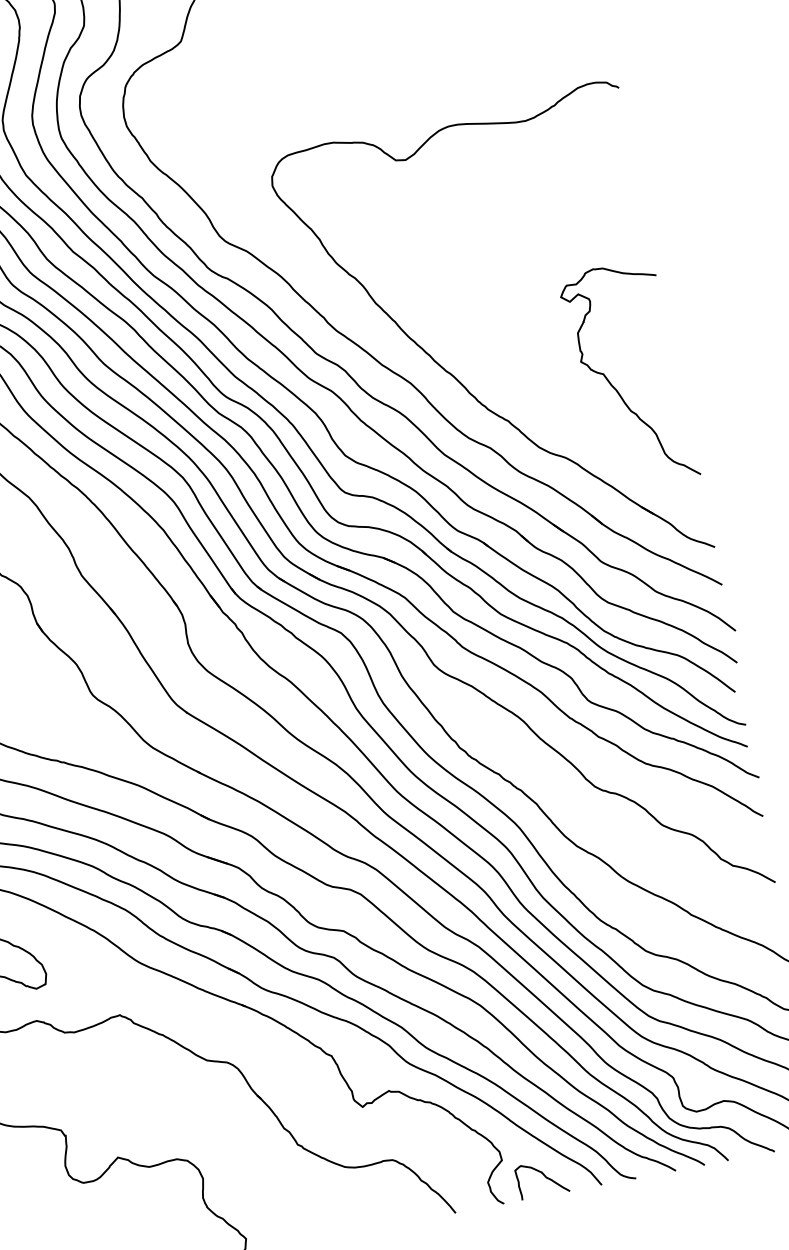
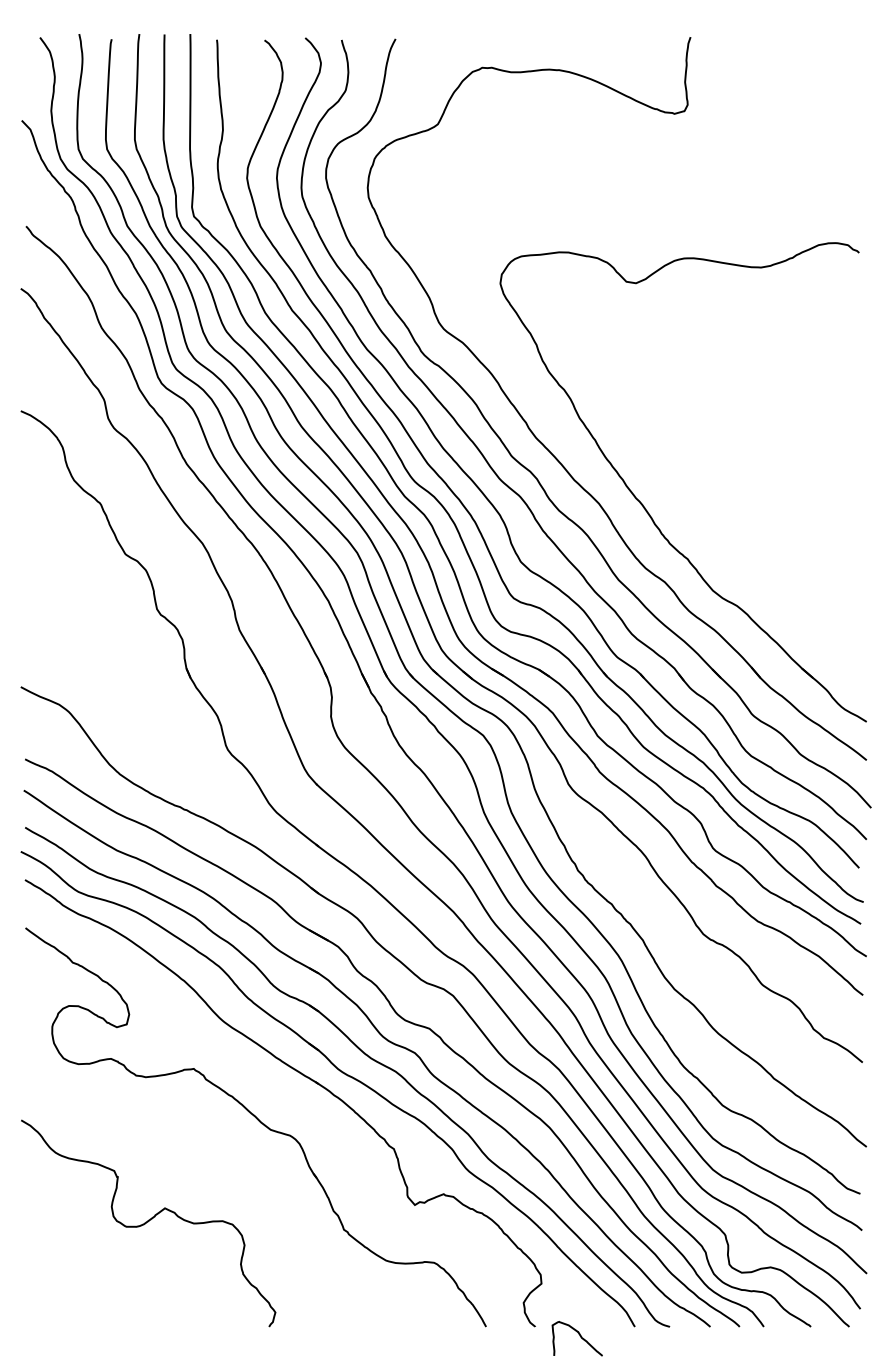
curve: (614, 386) -> (798, 545), removed
curve: (543, 1176) -> (579, 1336), moved

